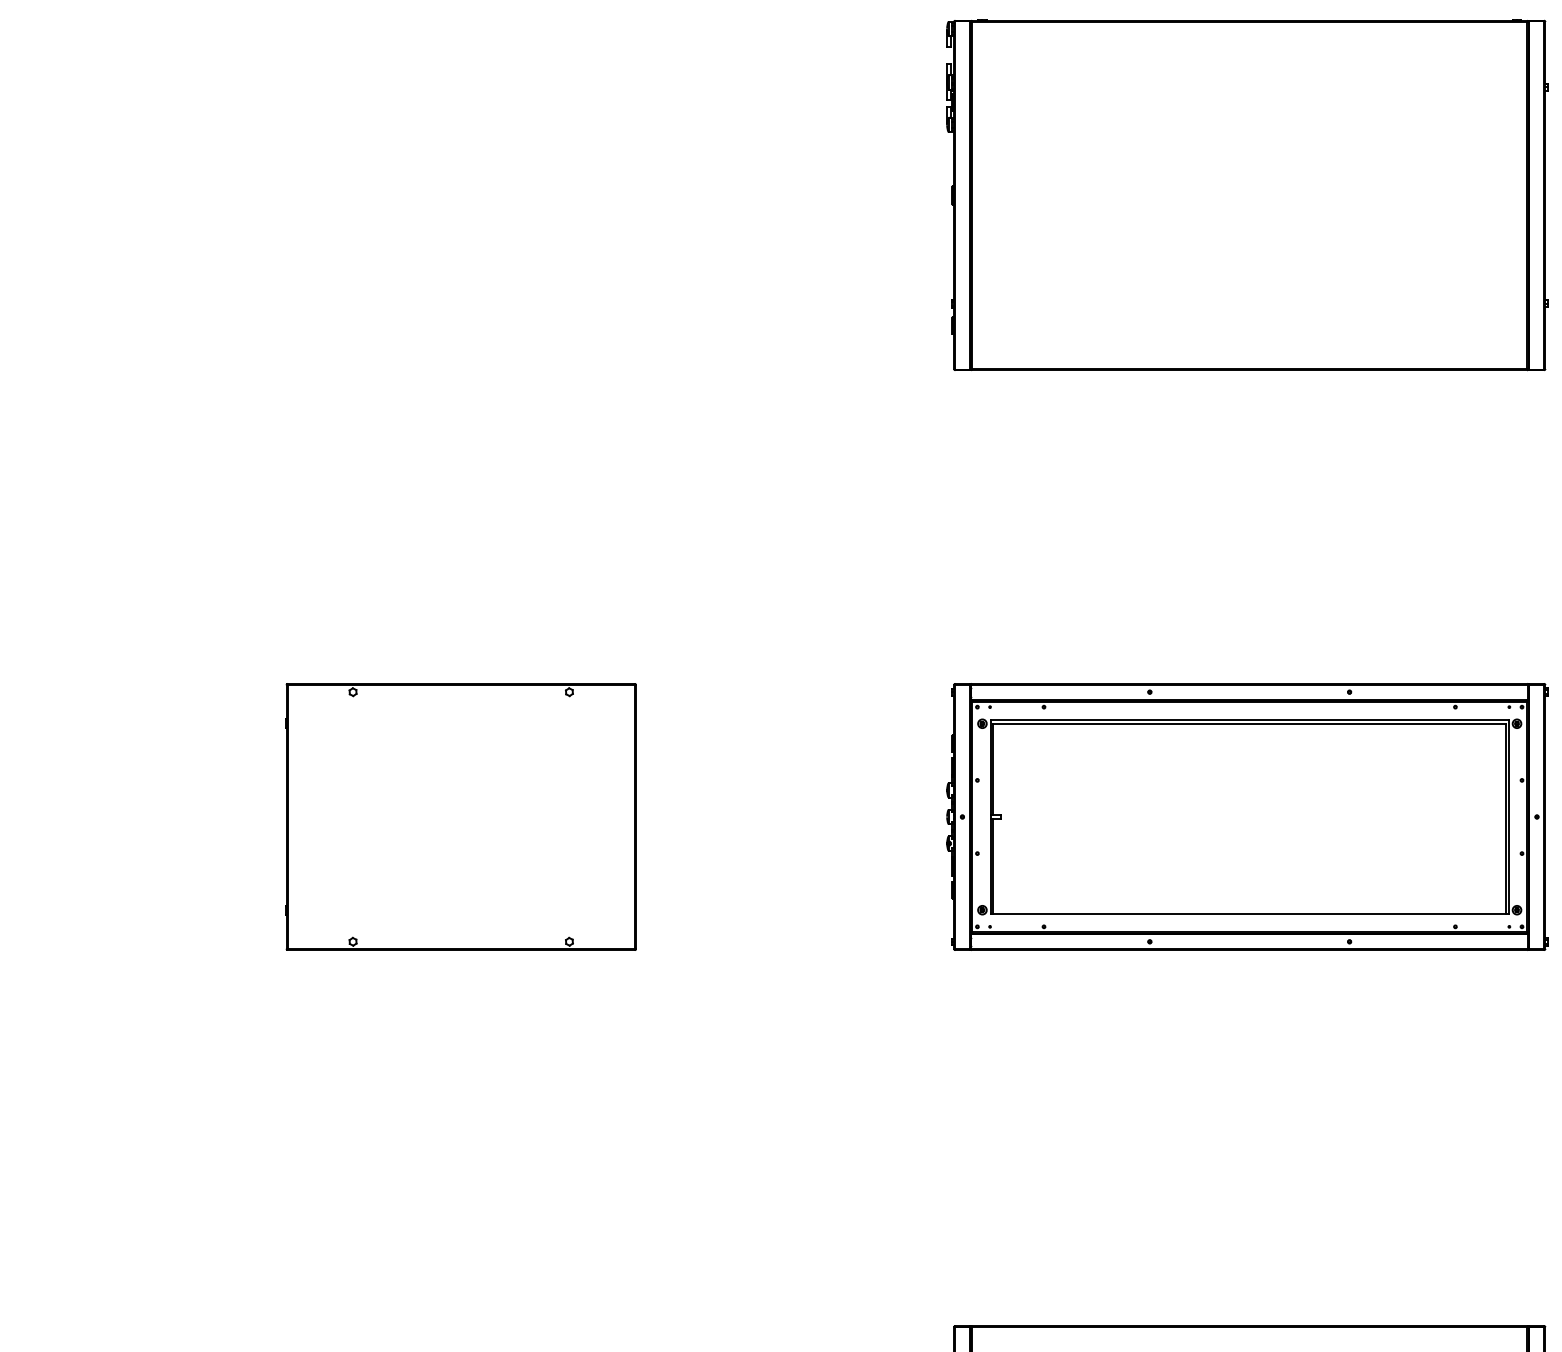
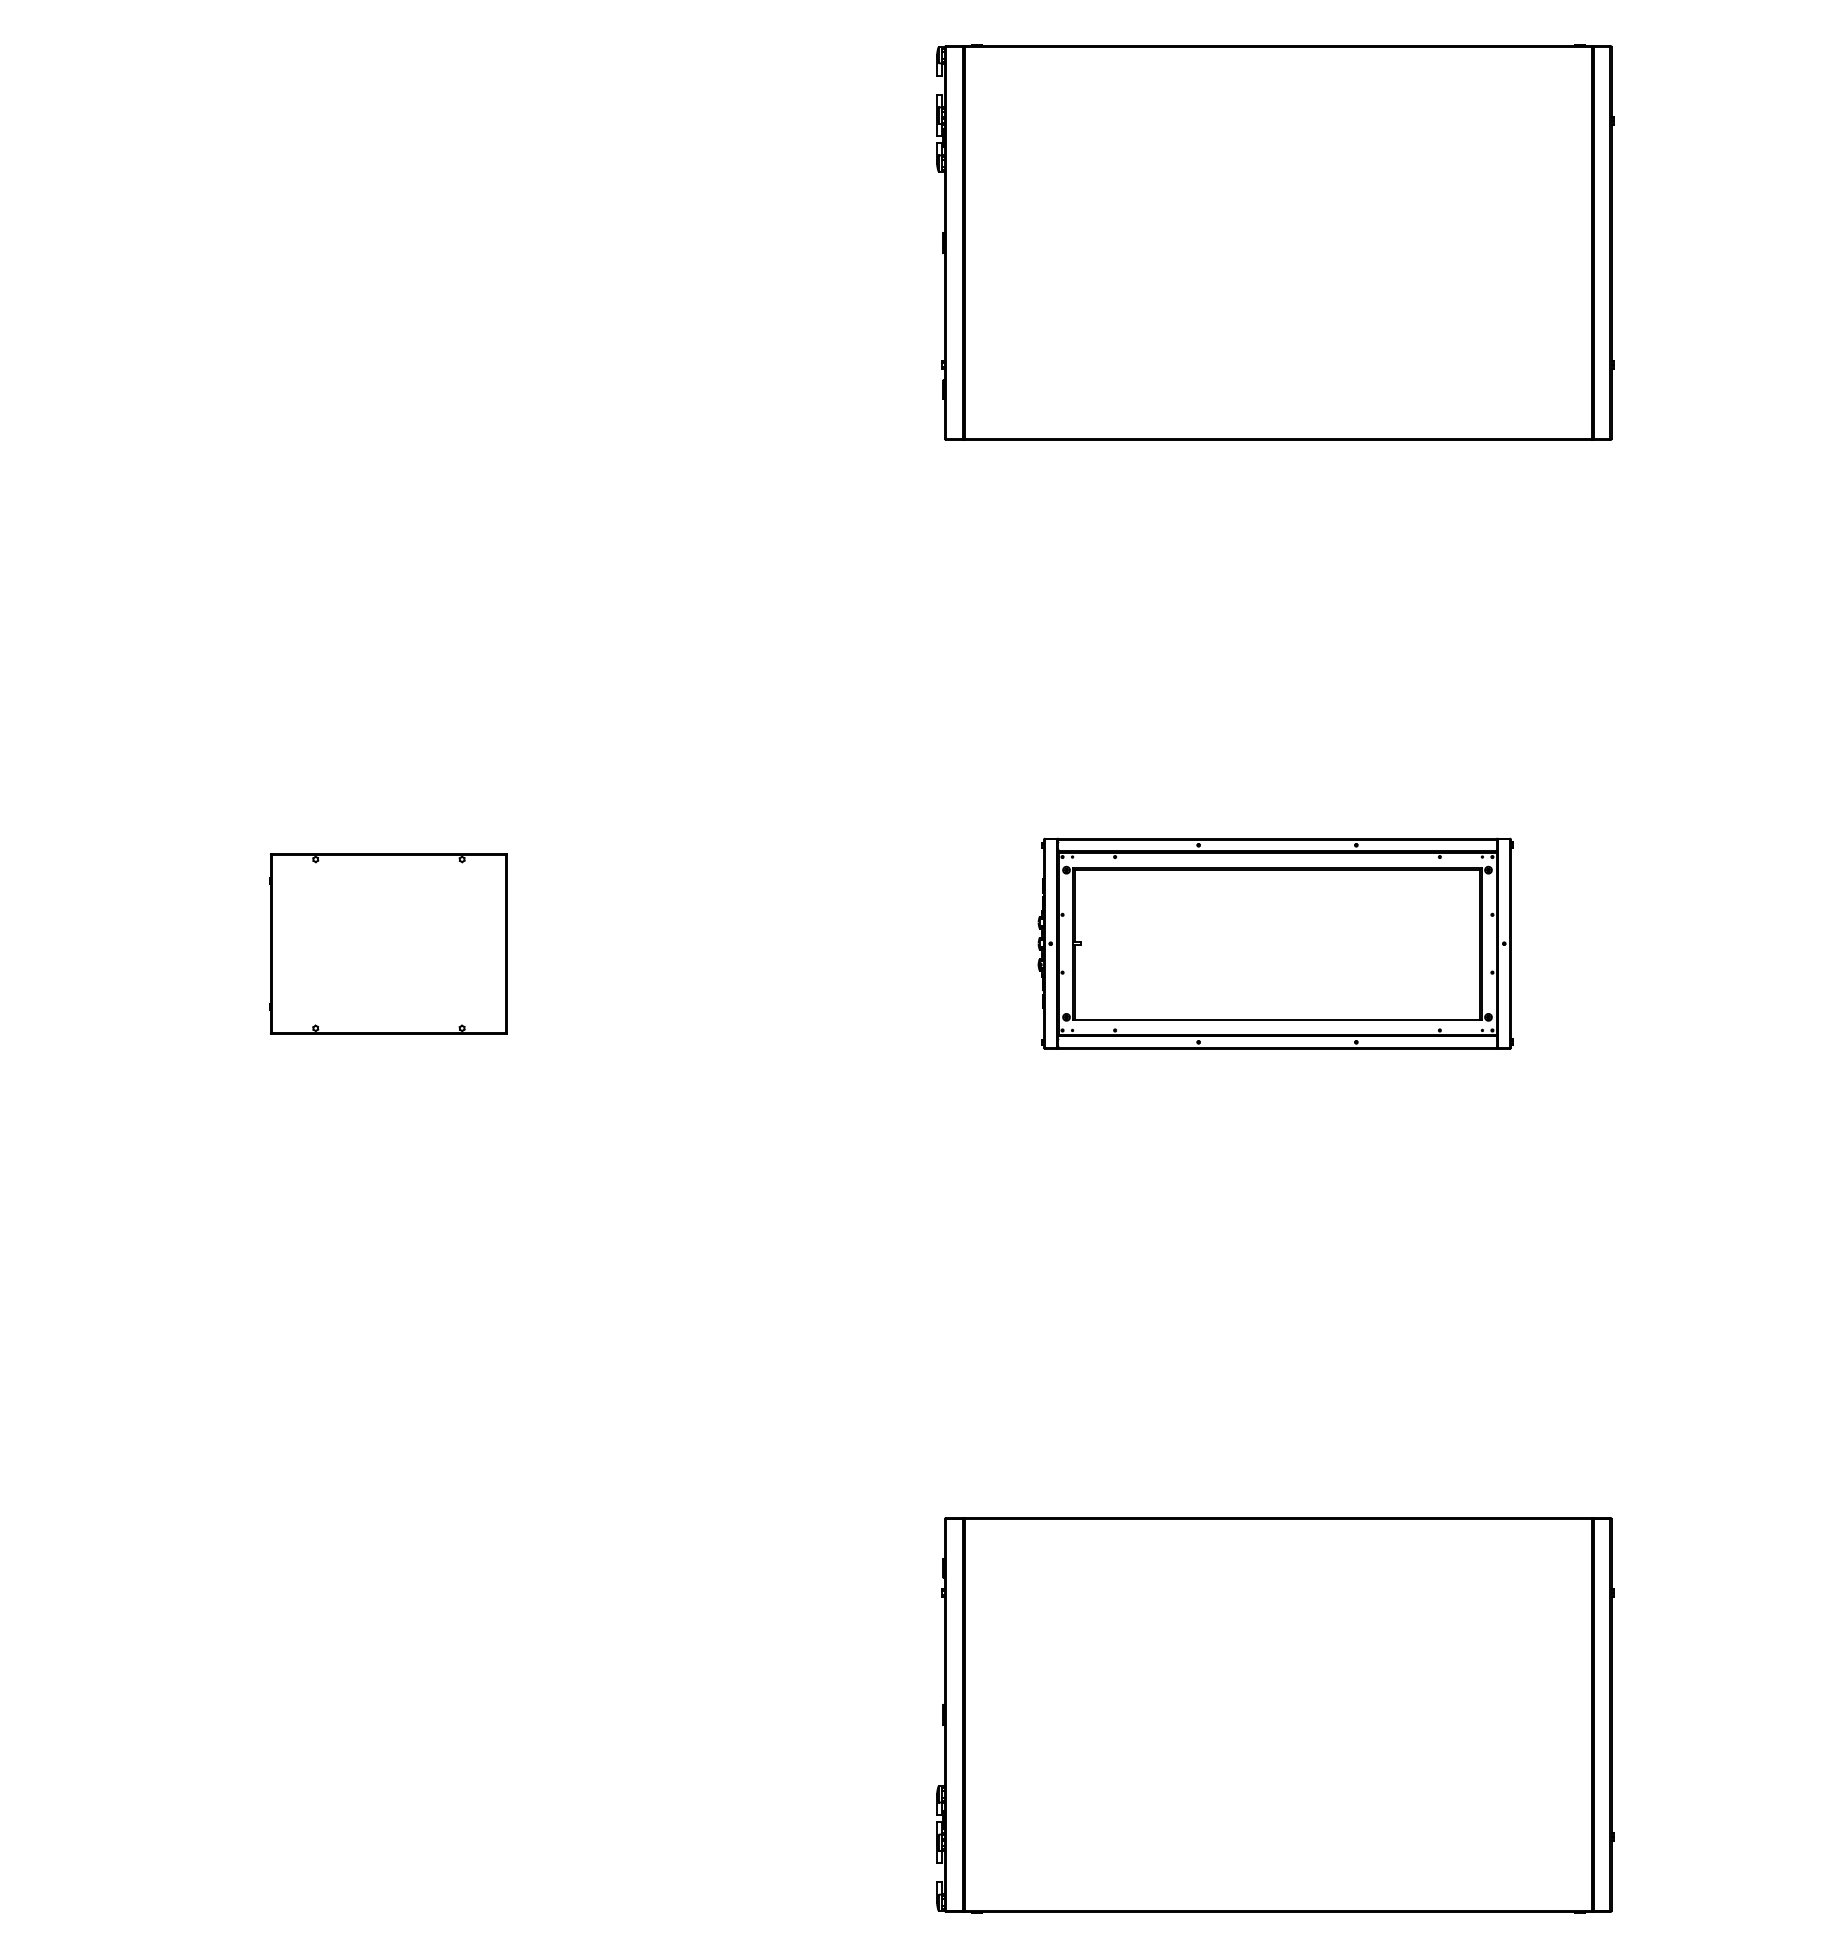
part: (460, 816) -> (388, 943), size x0.6
part: (1247, 816) -> (1275, 943), size x0.7

